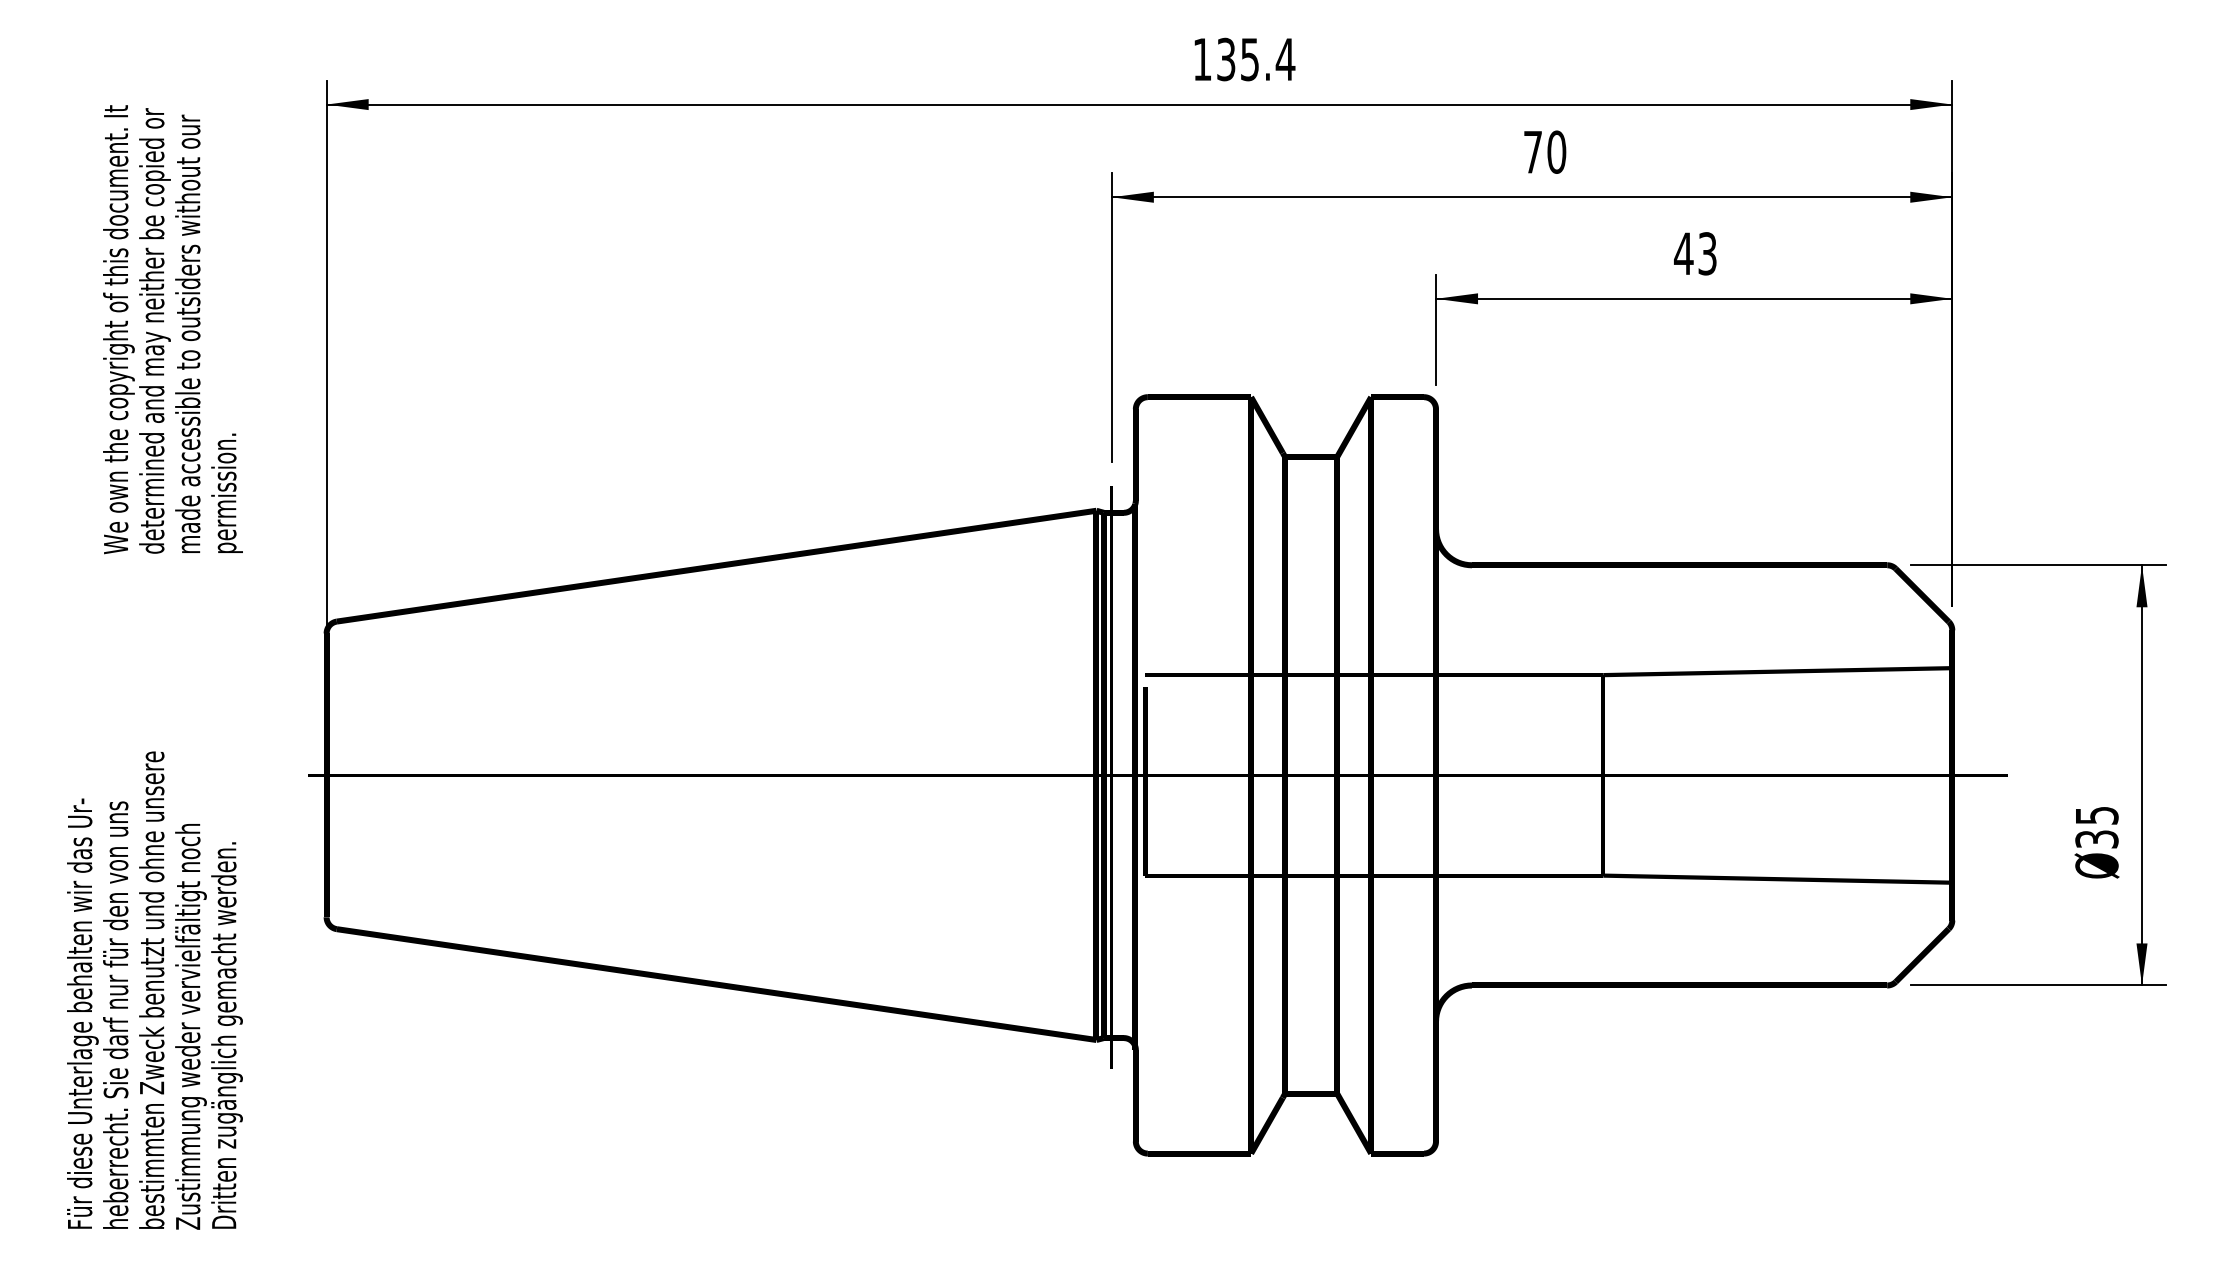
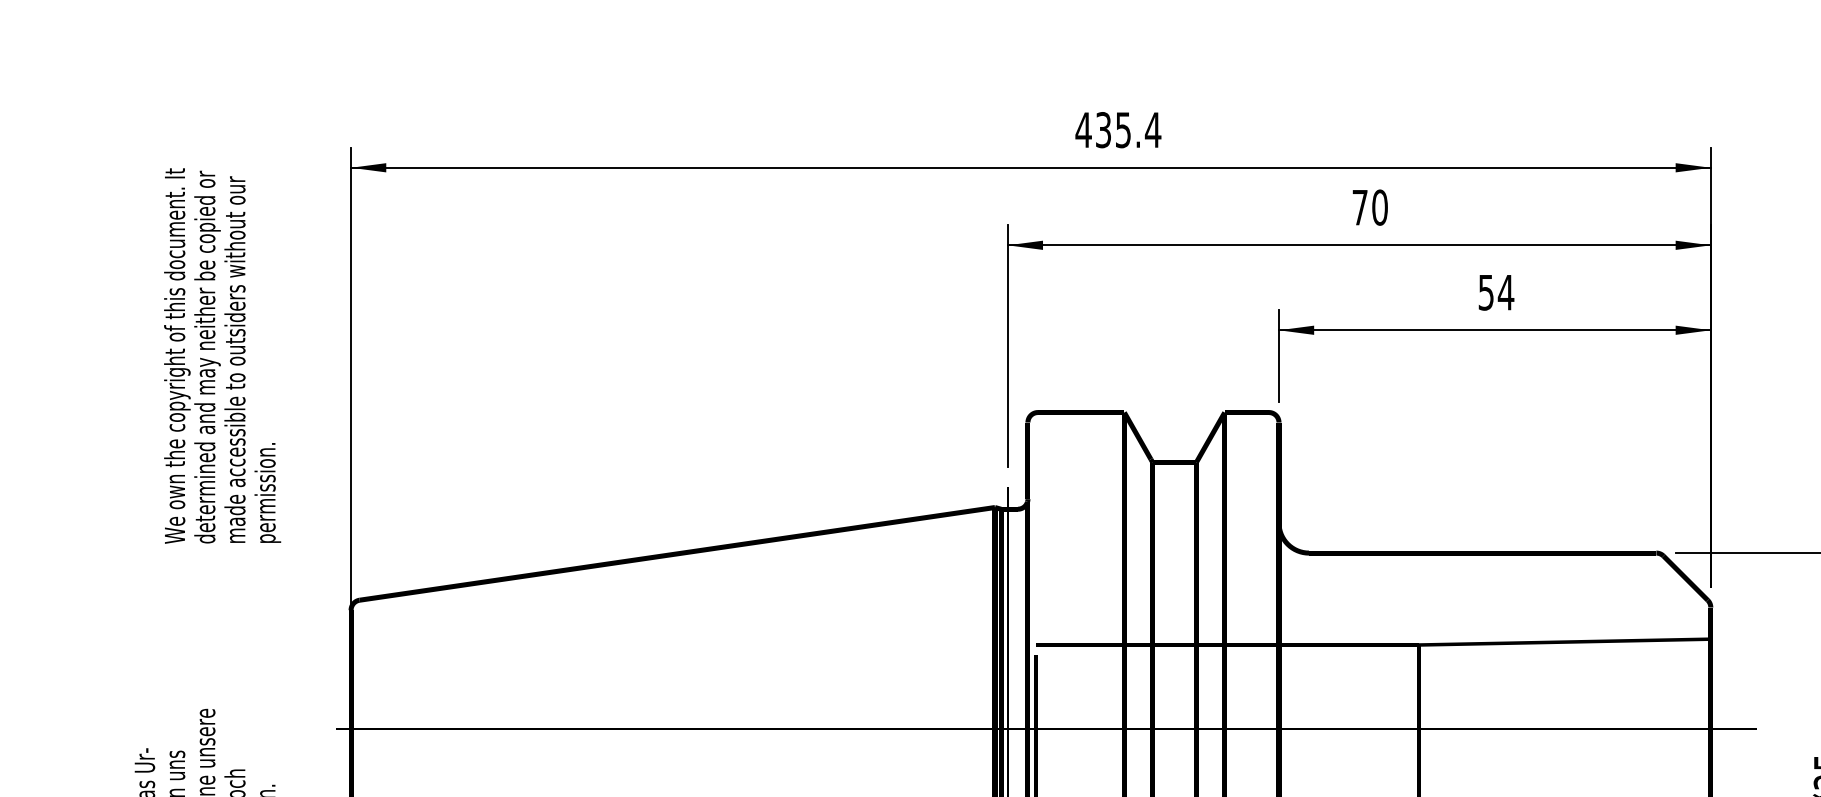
text: (1202, 59) -> (1083, 130), 135.4 -> 435.4
text: (1695, 253) -> (1496, 292), 43 -> 54

